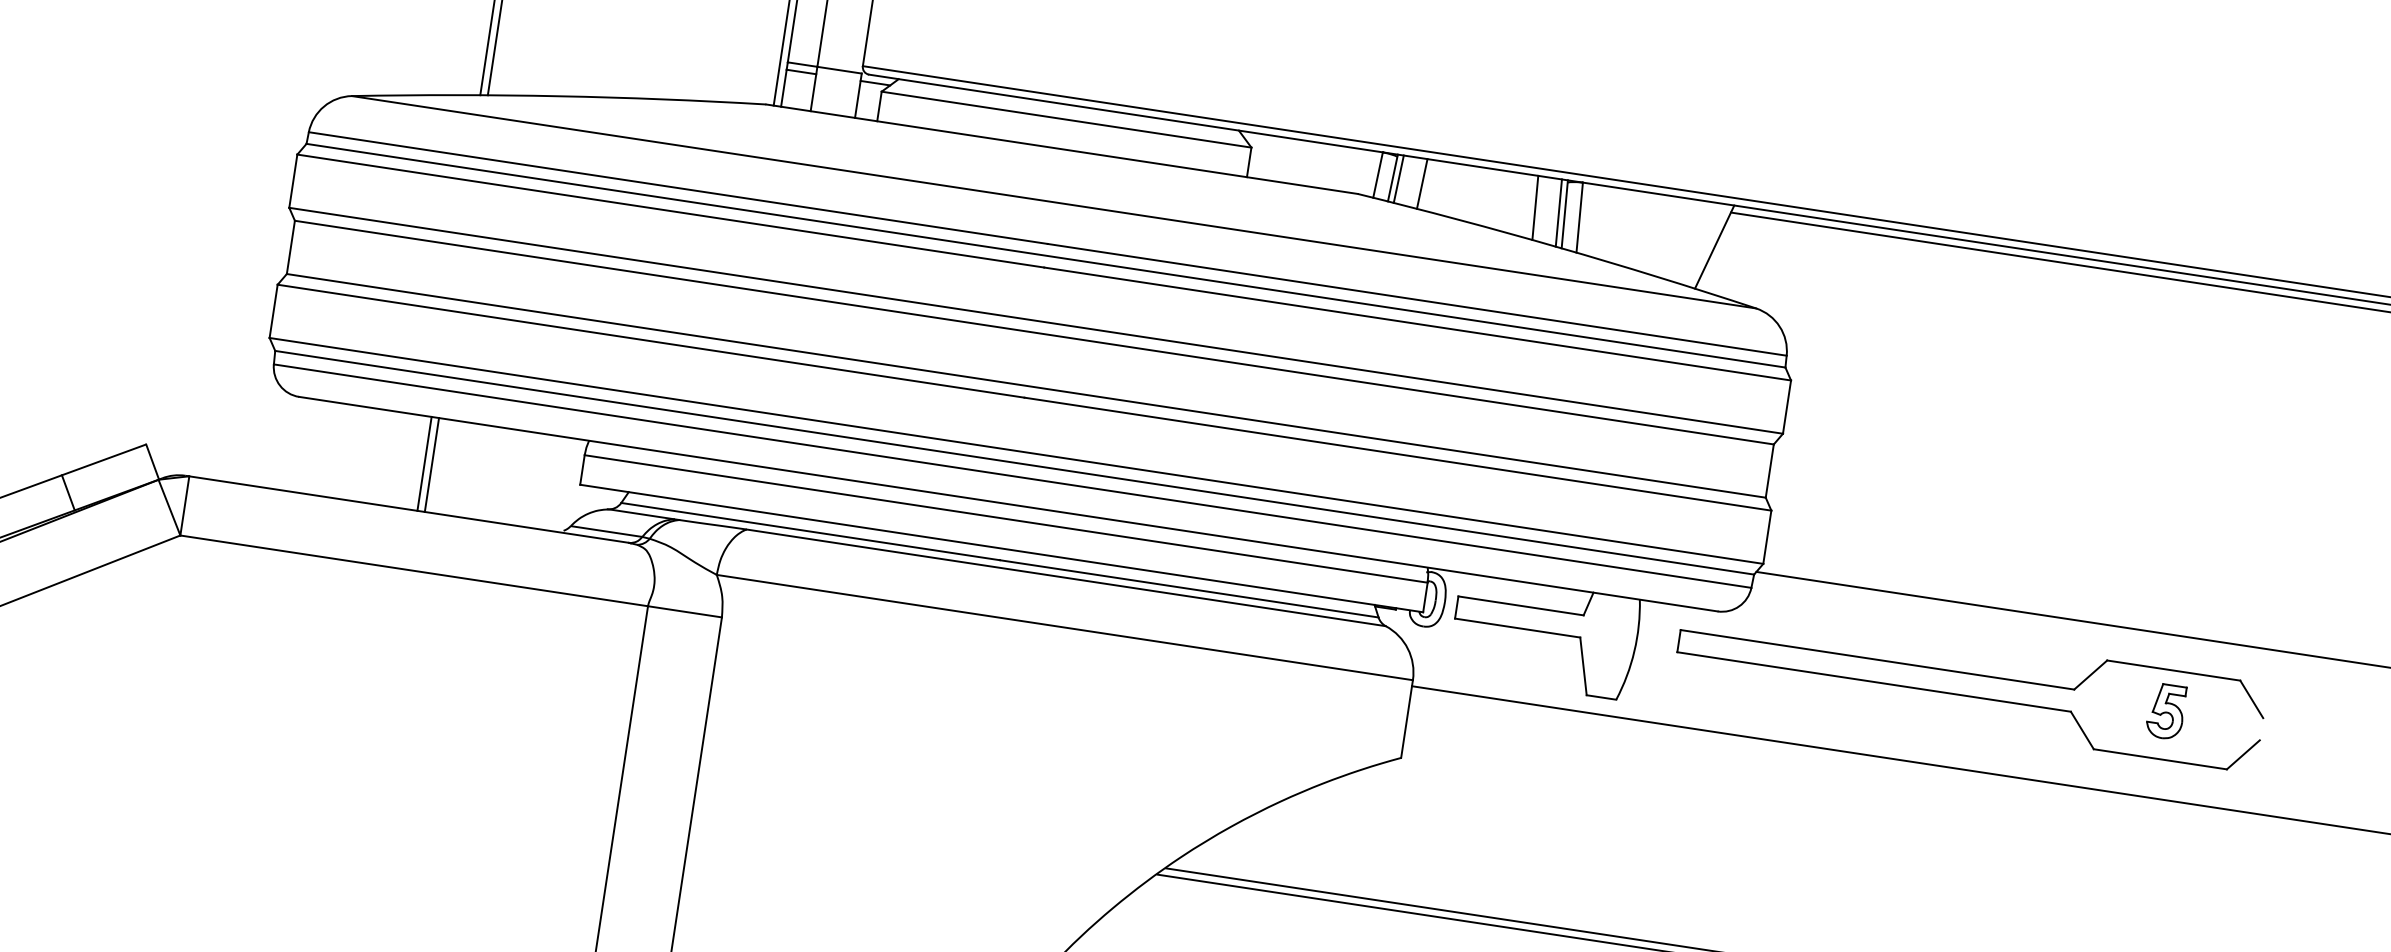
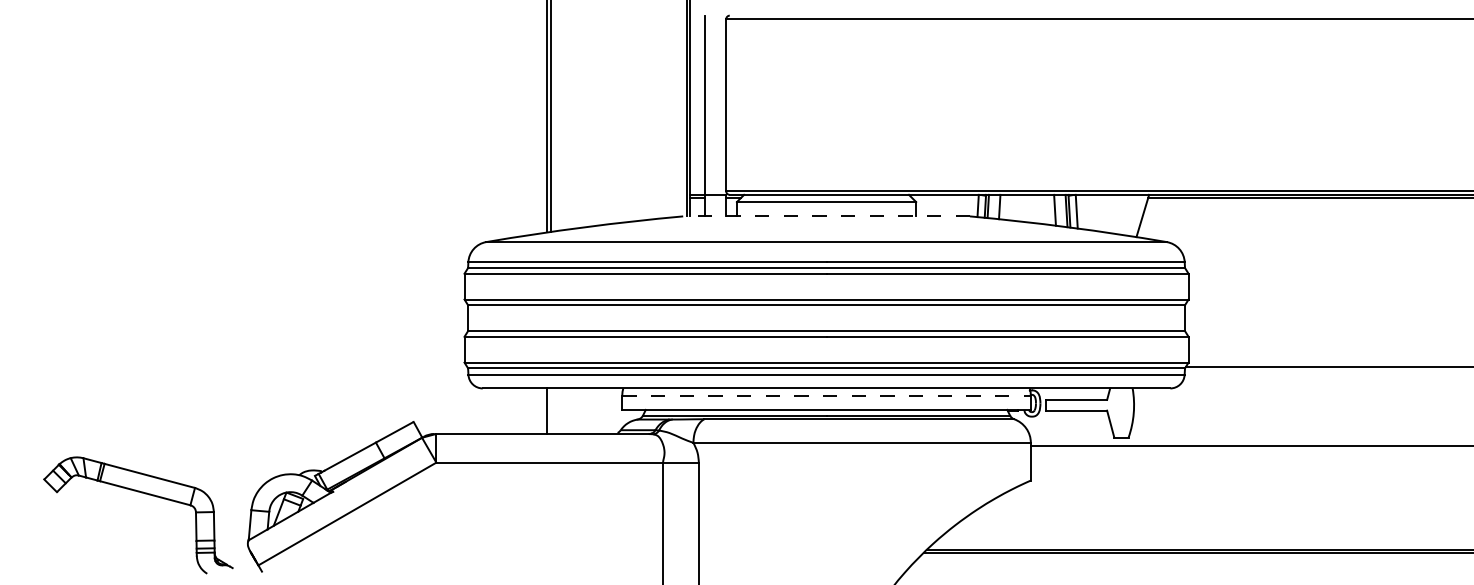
line: (1061, 149) -> (826, 216), solid -> dashed
line: (432, 463) -> (550, 410), removed
line: (1008, 519) -> (827, 395), solid -> dashed
part: (1970, 683) -> (1295, 404), removed

